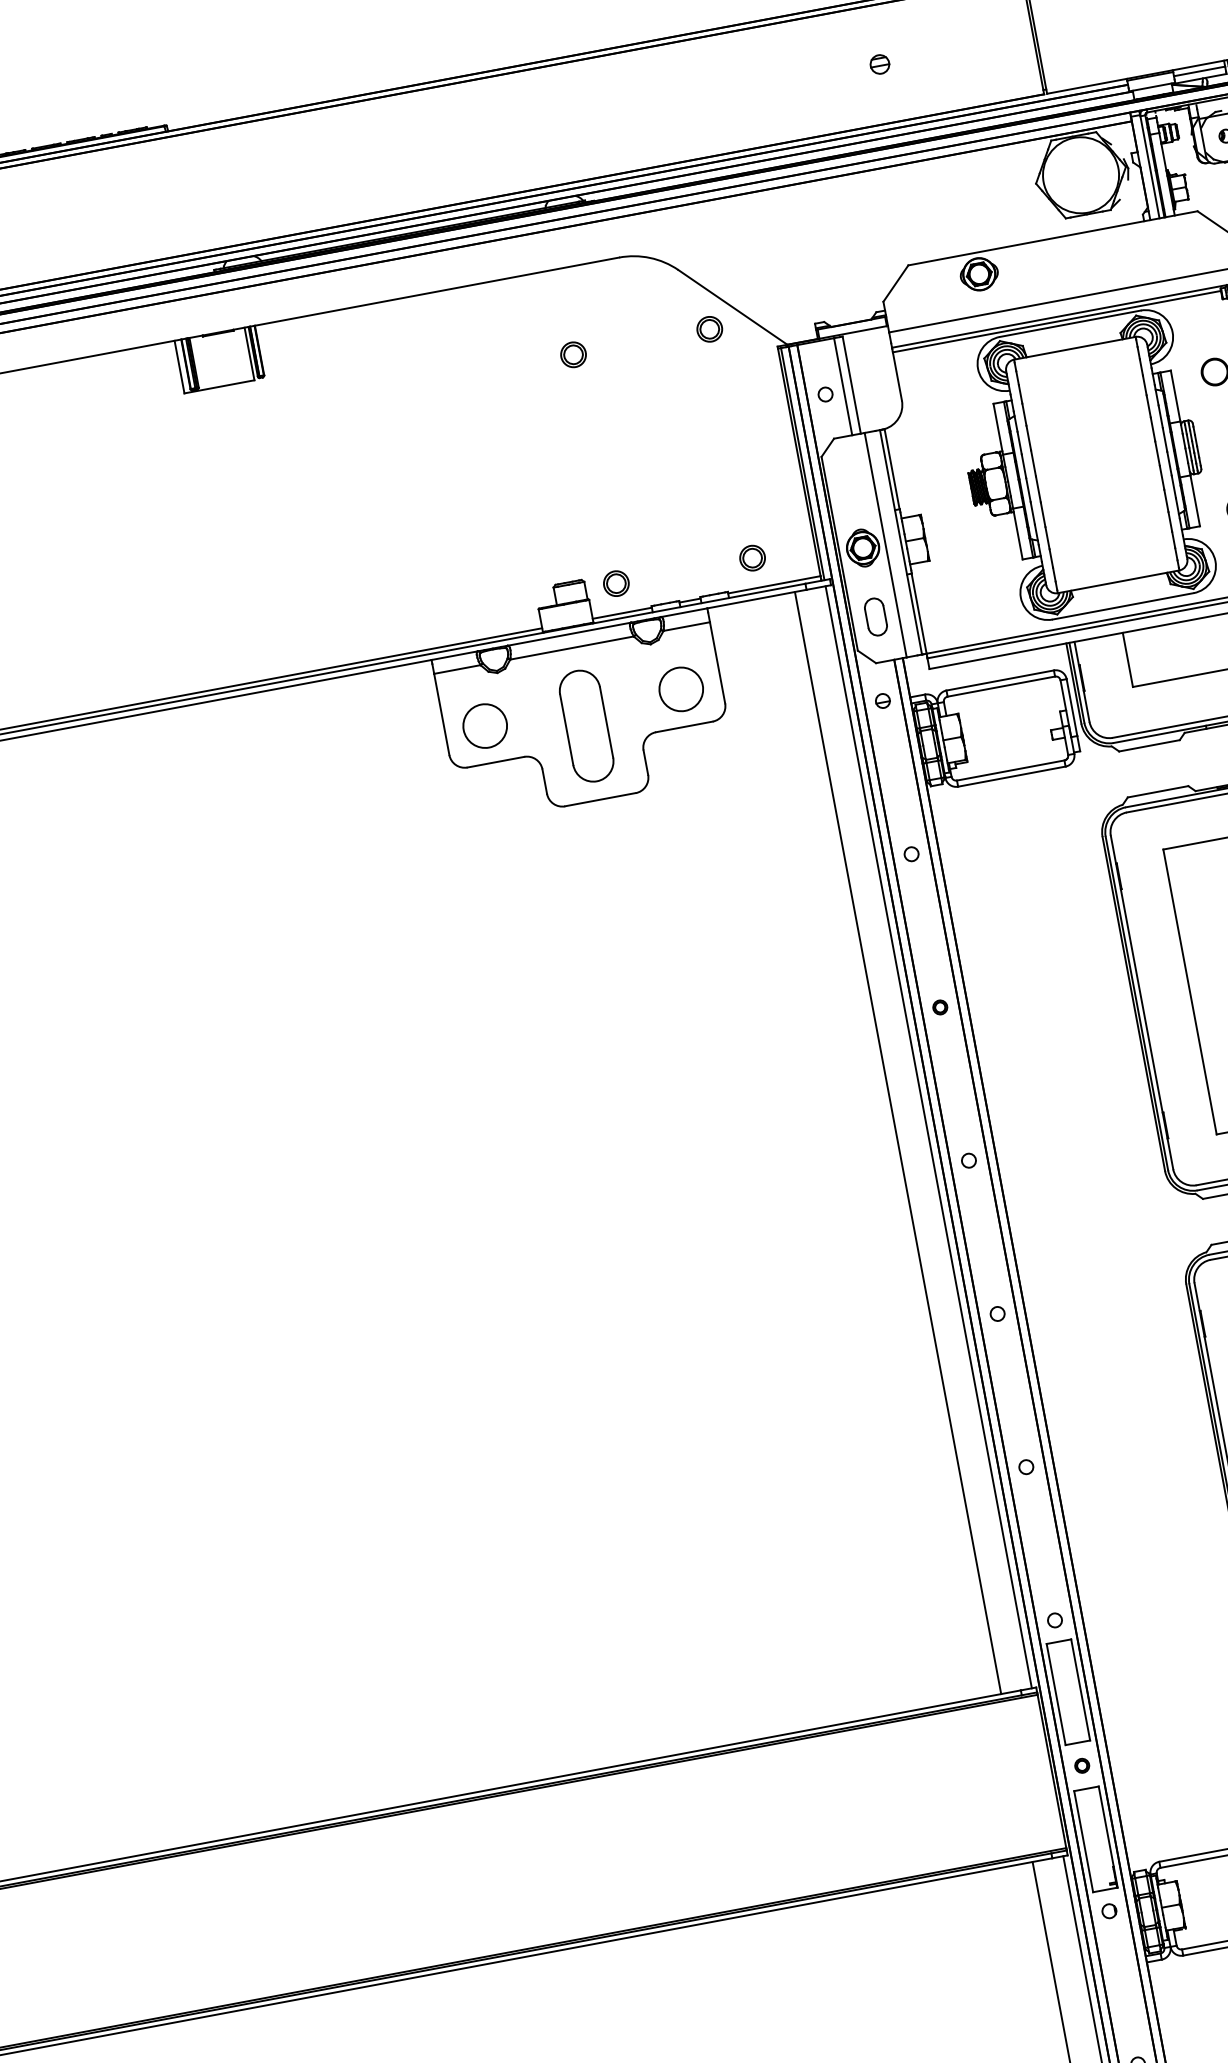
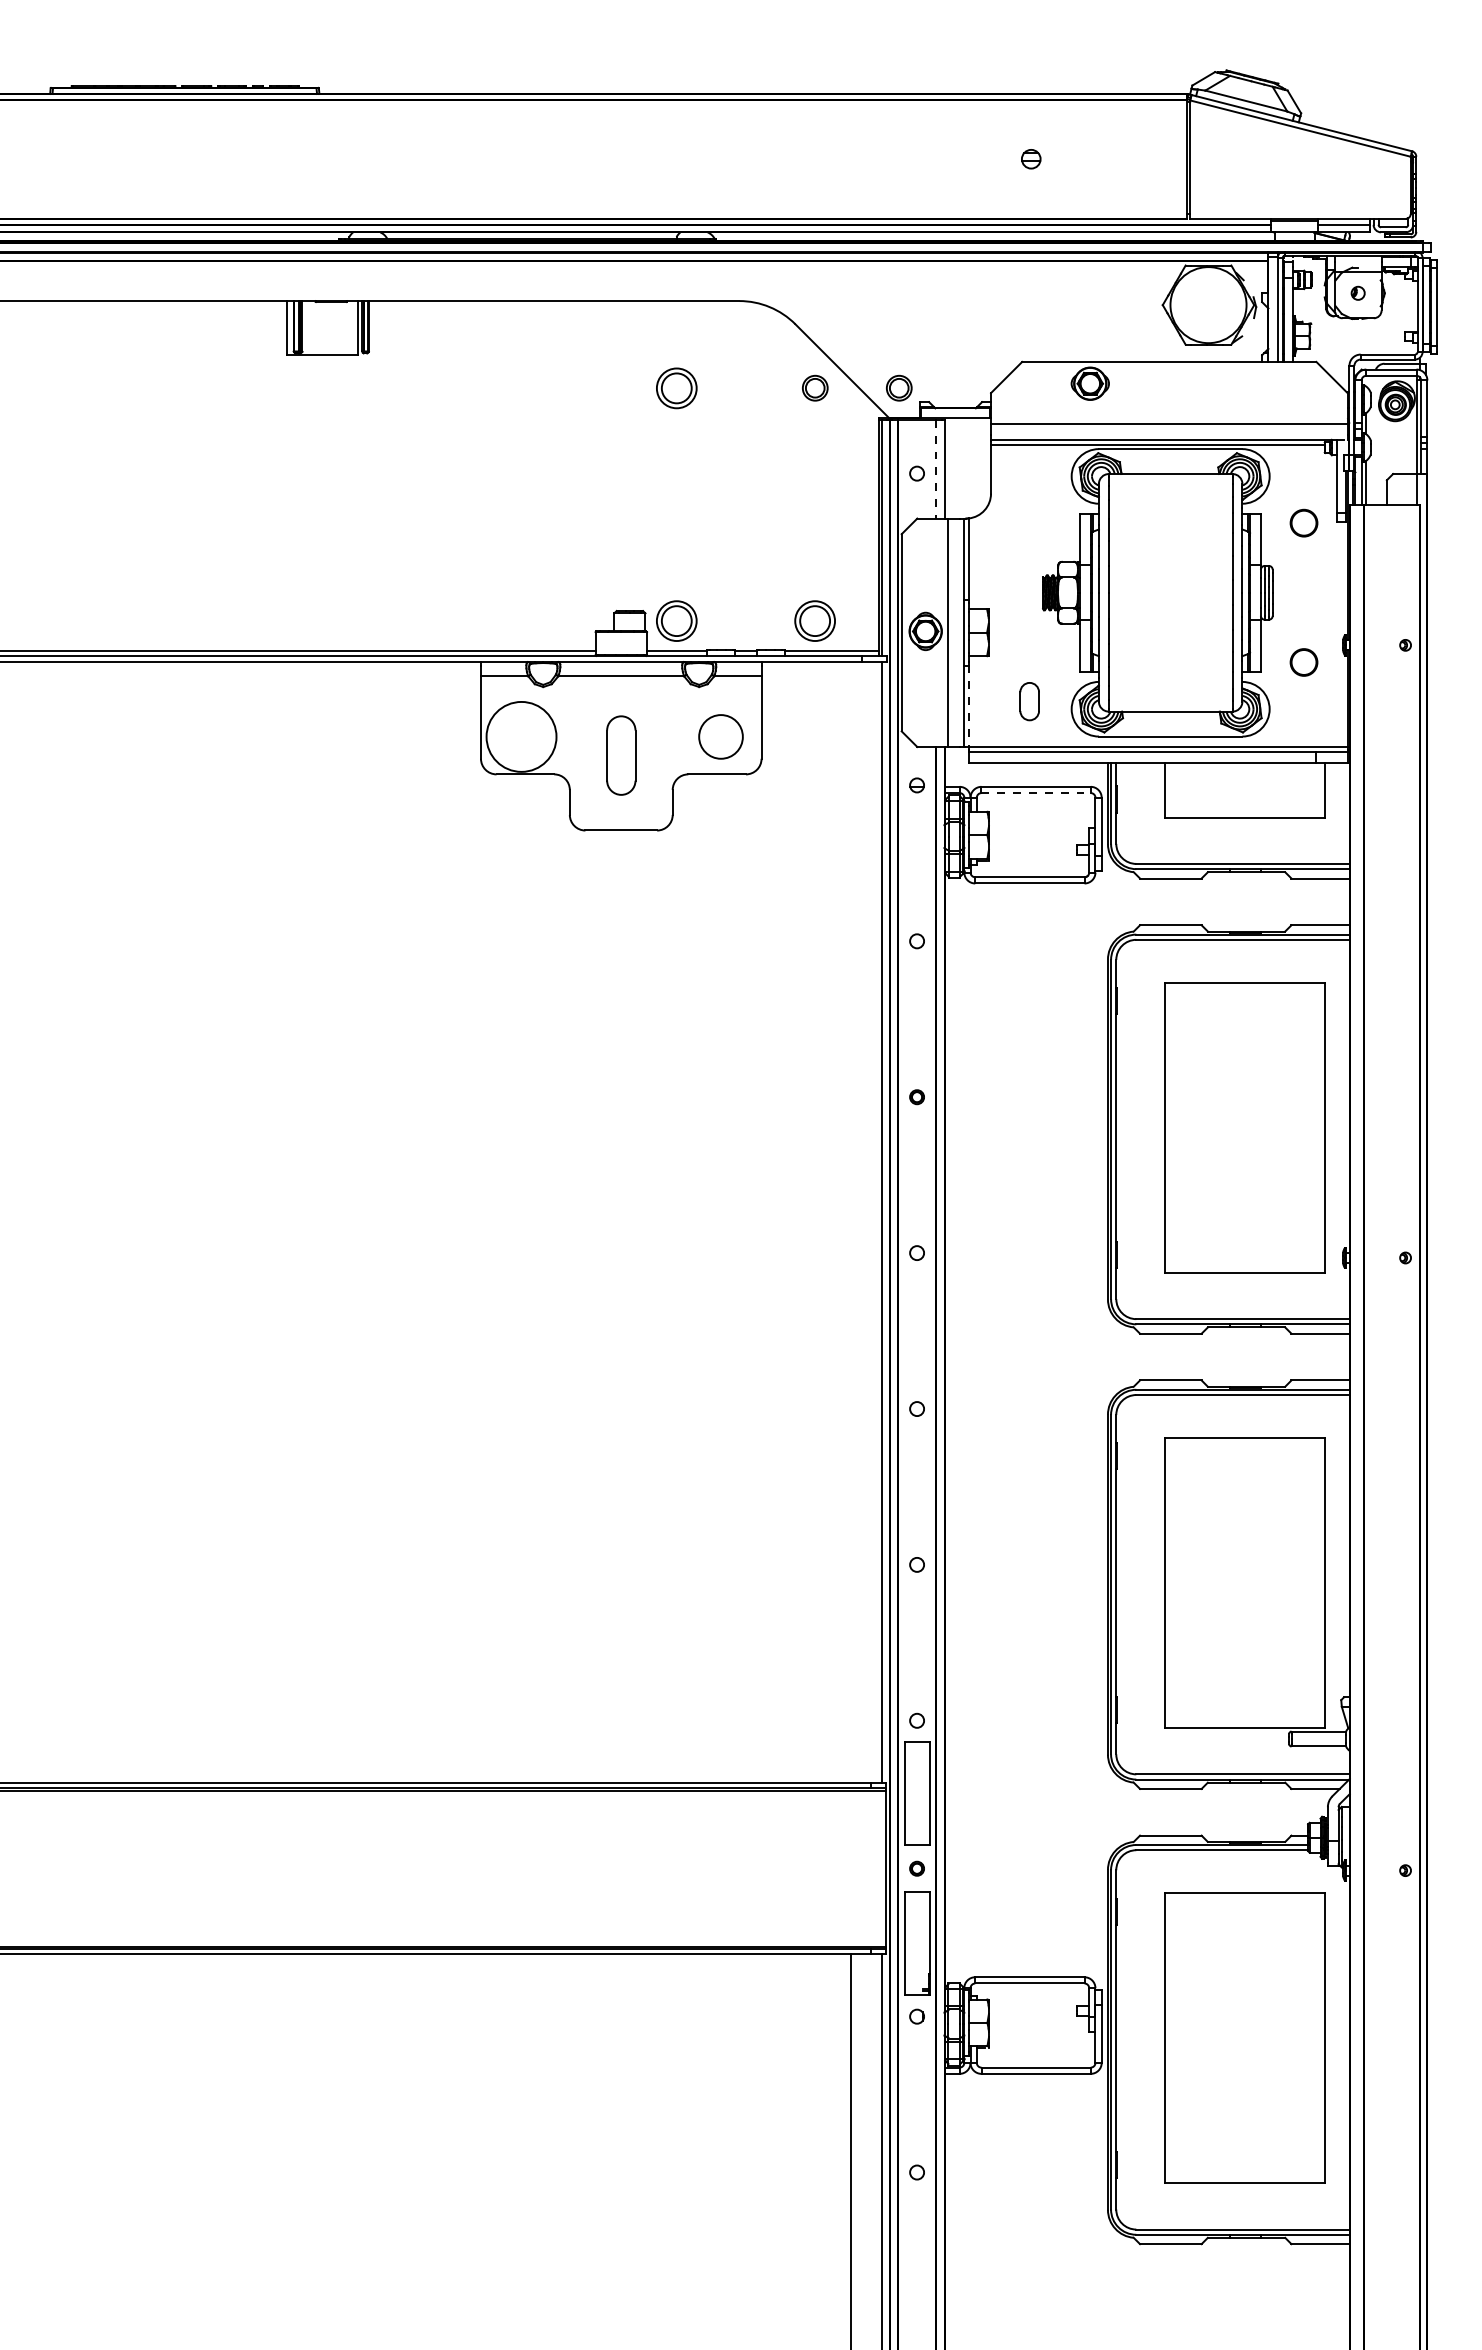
part: (792, 313) -> (899, 387), added
part: (573, 354) -> (676, 387), size x1.6
line: (842, 387) -> (935, 469), solid -> dashed
part: (752, 557) -> (815, 620), size x1.6
part: (616, 583) -> (676, 620), size x1.6
line: (918, 613) -> (968, 706), solid -> dashed
part: (875, 616) -> (1029, 701), moved
line: (1001, 686) -> (1036, 793), solid -> dashed
circle: (485, 725) -> (521, 736), size x1.6
part: (586, 725) -> (621, 755), size x0.7
line: (897, 1142) -> (850, 1222), removed

